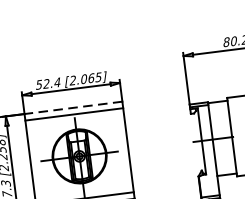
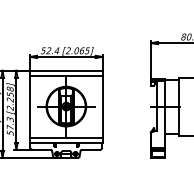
line: (72, 107) -> (65, 70), dashed -> solid

